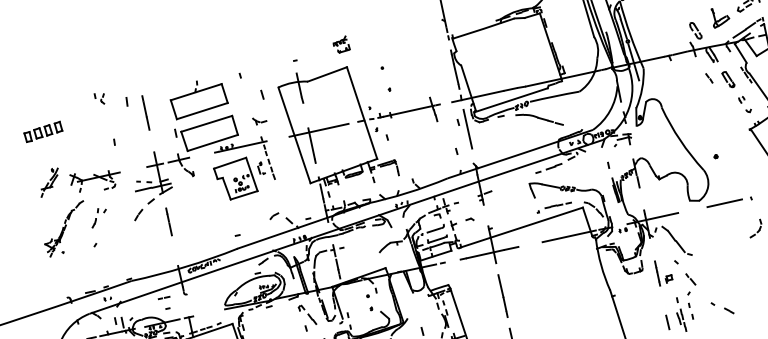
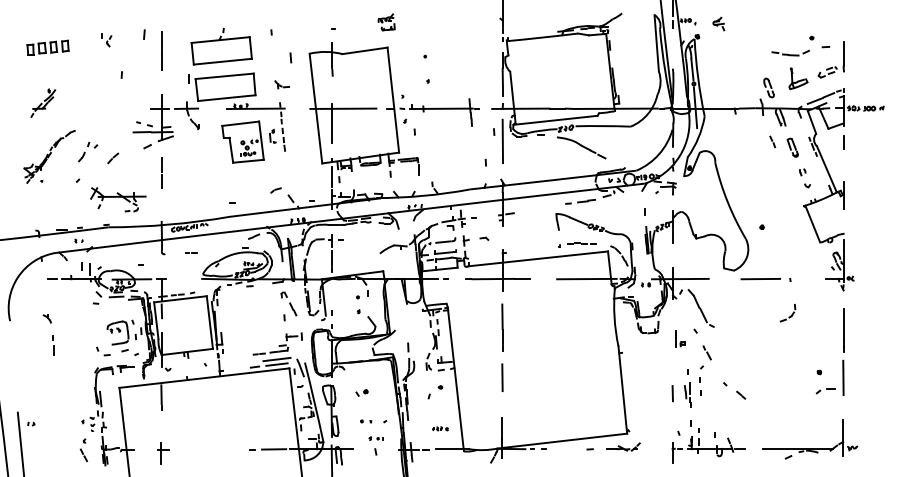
part: (100, 98) -> (106, 40), moved
part: (96, 180) -> (118, 199), moved
line: (139, 215) -> (113, 158), moved
part: (664, 271) -> (680, 338), size x0.6
line: (164, 297) -> (191, 252), moved

